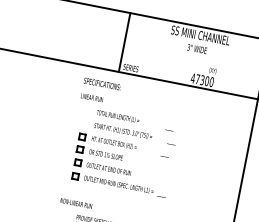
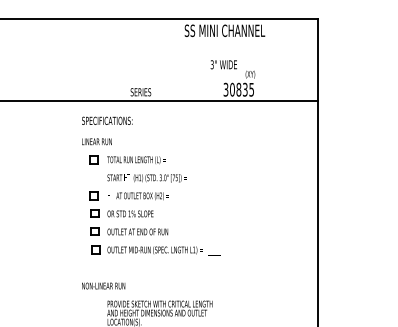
line: (124, 42) -> (125, 59), removed
text: (196, 48) -> (223, 64), moved
text: (202, 80) -> (238, 89), 47300 -> 30835
part: (86, 110) -> (93, 159), added

